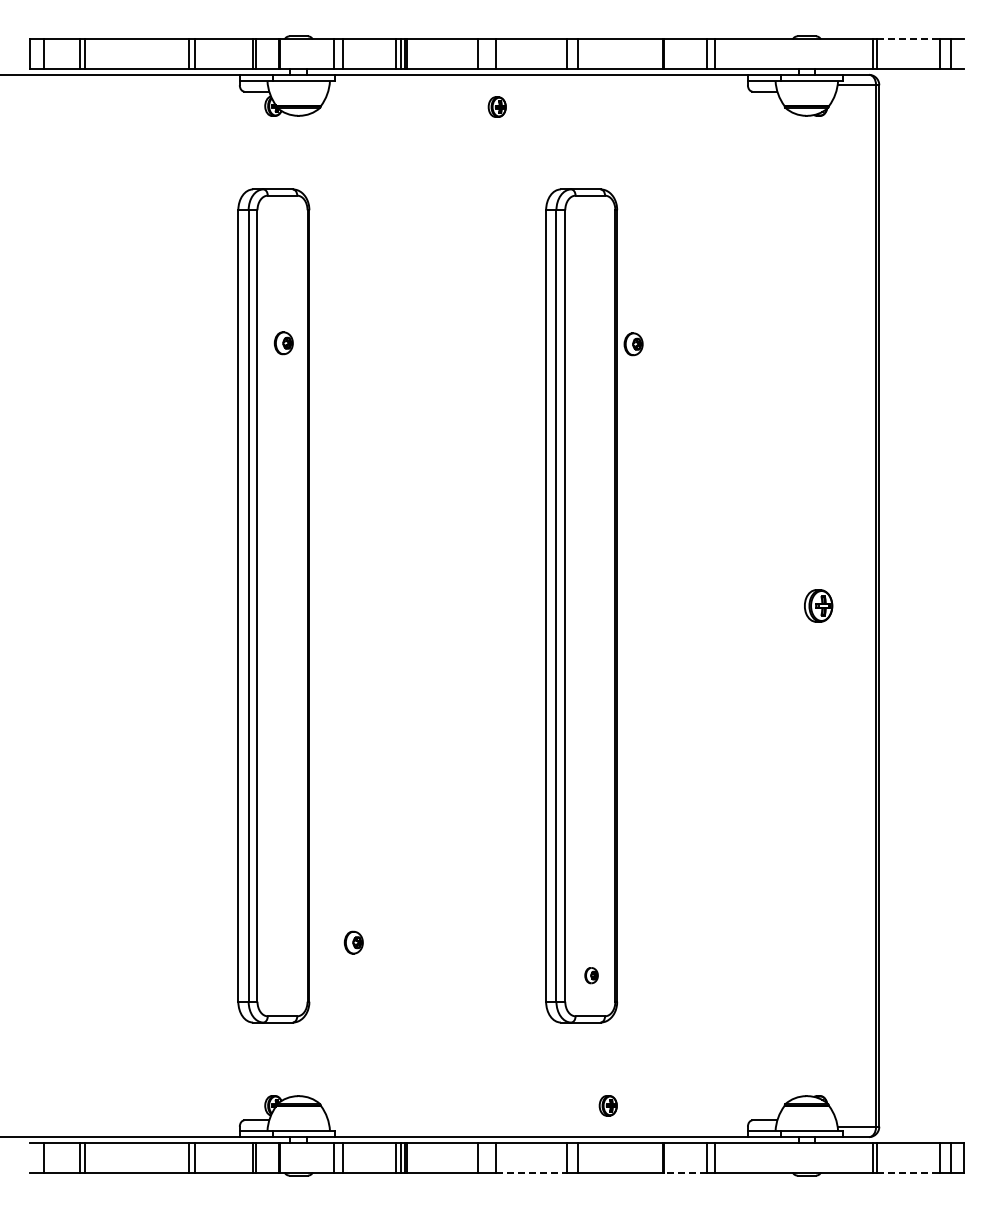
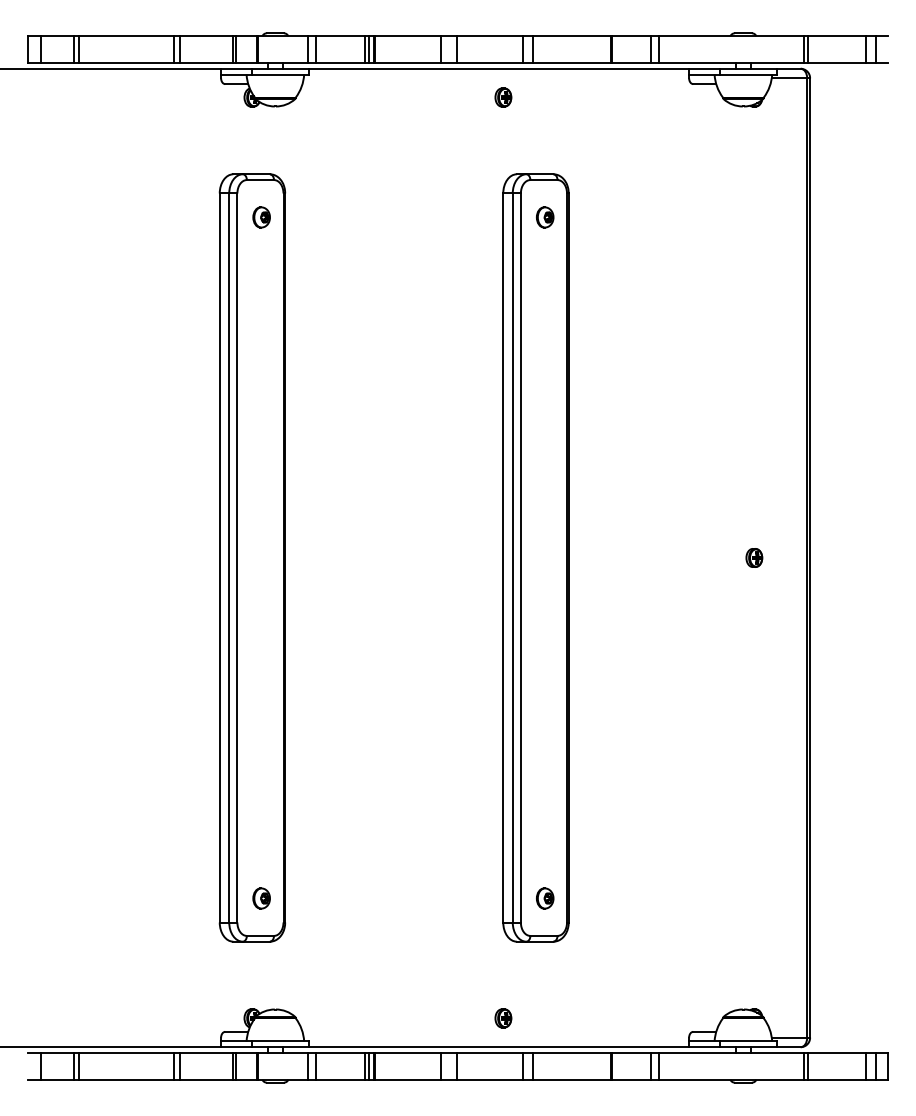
line: (908, 39) -> (837, 36), dashed -> solid
part: (496, 106) -> (502, 96), moved
part: (283, 343) -> (261, 217), moved
part: (633, 344) -> (545, 217), moved
part: (818, 605) -> (754, 557), size x0.62
part: (353, 942) -> (261, 898), moved
part: (591, 975) -> (545, 898), size x1.43
part: (607, 1105) -> (502, 1018), moved
line: (531, 1172) -> (489, 1079), dashed -> solid
line: (685, 1172) -> (631, 1079), dashed -> solid
line: (908, 1172) -> (837, 1079), dashed -> solid

